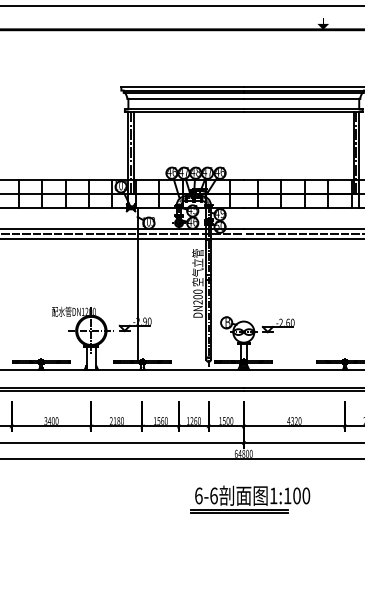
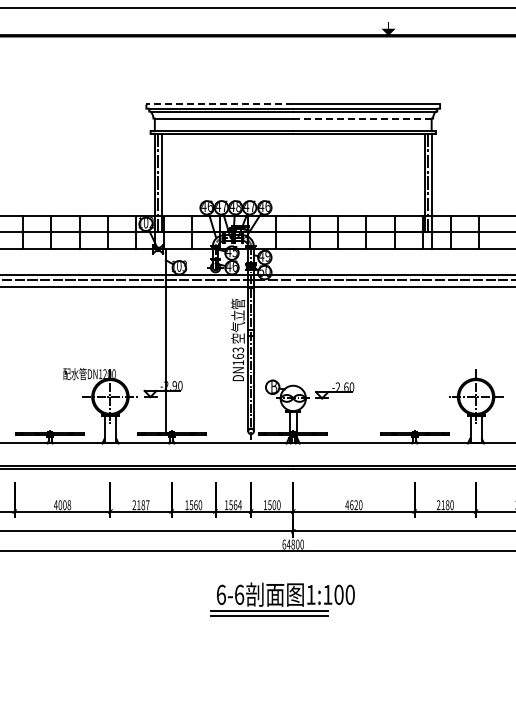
line: (182, 87) -> (219, 104), solid -> dashed
line: (301, 98) -> (362, 118), solid -> dashed
text: (197, 297) -> (237, 356), DN200 -> DN163
text: (51, 421) -> (62, 505), 3400 -> 4008
text: (122, 421) -> (147, 505), 2180 -> 2187
text: (195, 421) -> (235, 505), 1260 -> 1564
text: (292, 421) -> (351, 505), 4320 -> 4620
part: (249, 499) -> (282, 599), moved

